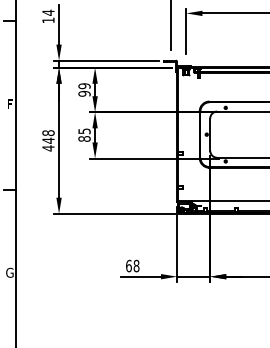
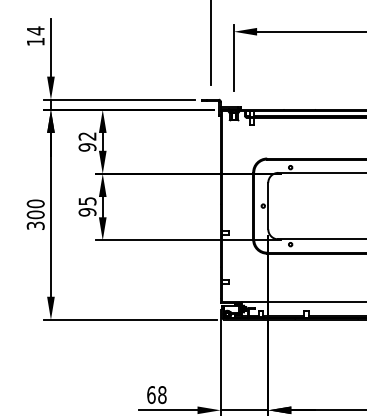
text: (84, 86) -> (87, 136), 99 -> 92
text: (84, 138) -> (87, 211), 85 -> 95
text: (48, 140) -> (35, 214), 448 -> 300

